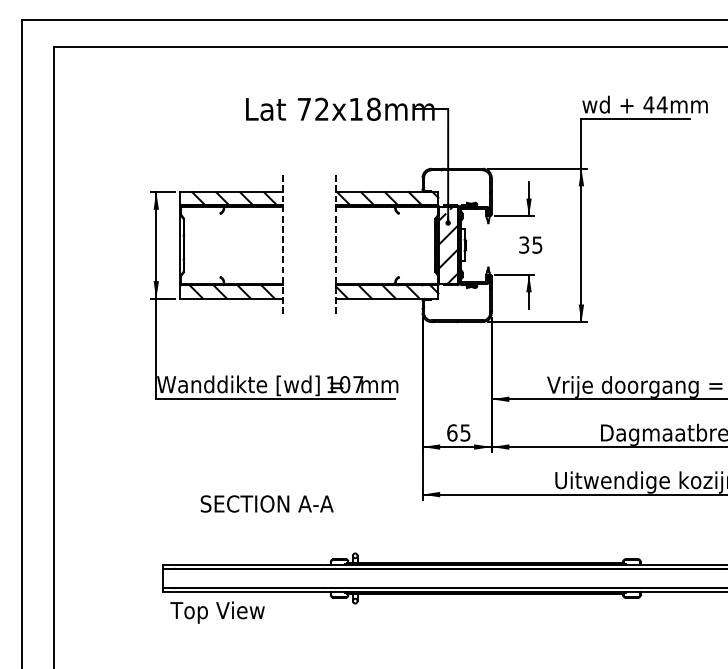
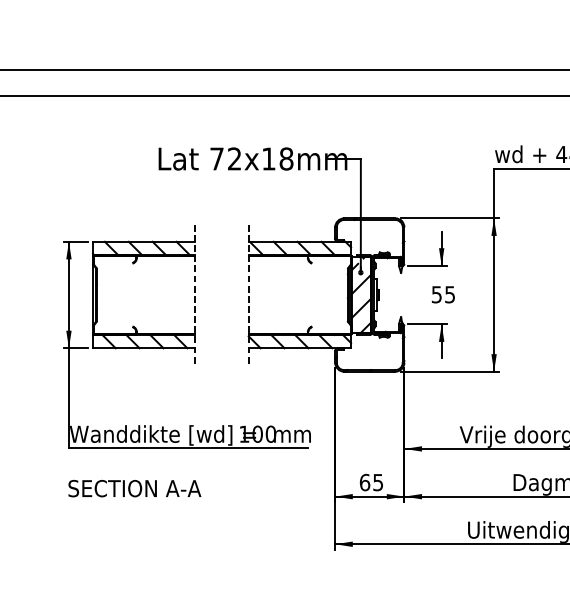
text: (524, 244) -> (437, 294), 35 -> 55
text: (358, 384) -> (271, 434), 107 -> 100
text: (266, 503) -> (134, 488), moved

